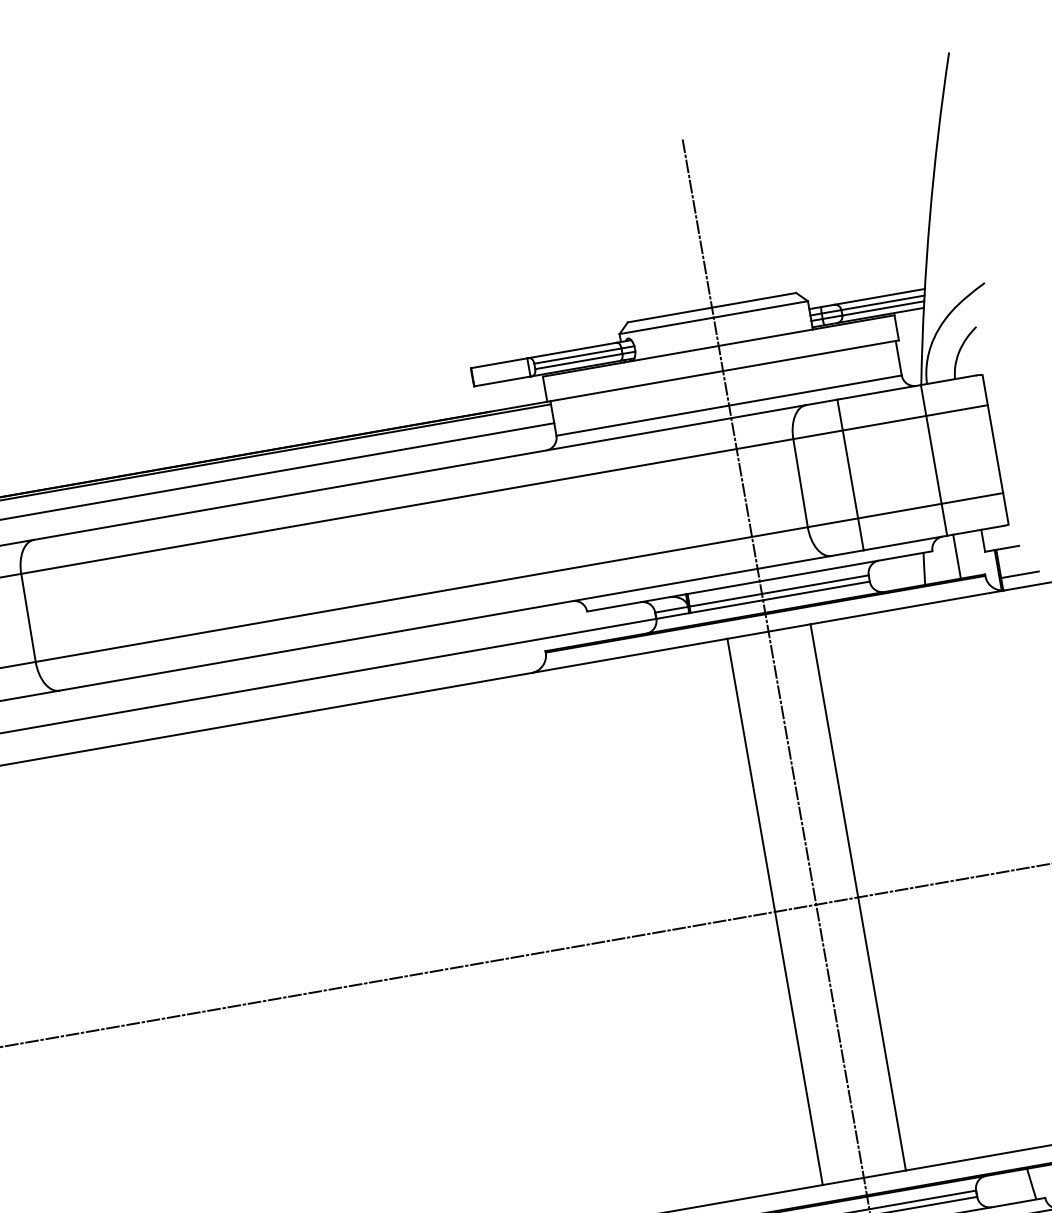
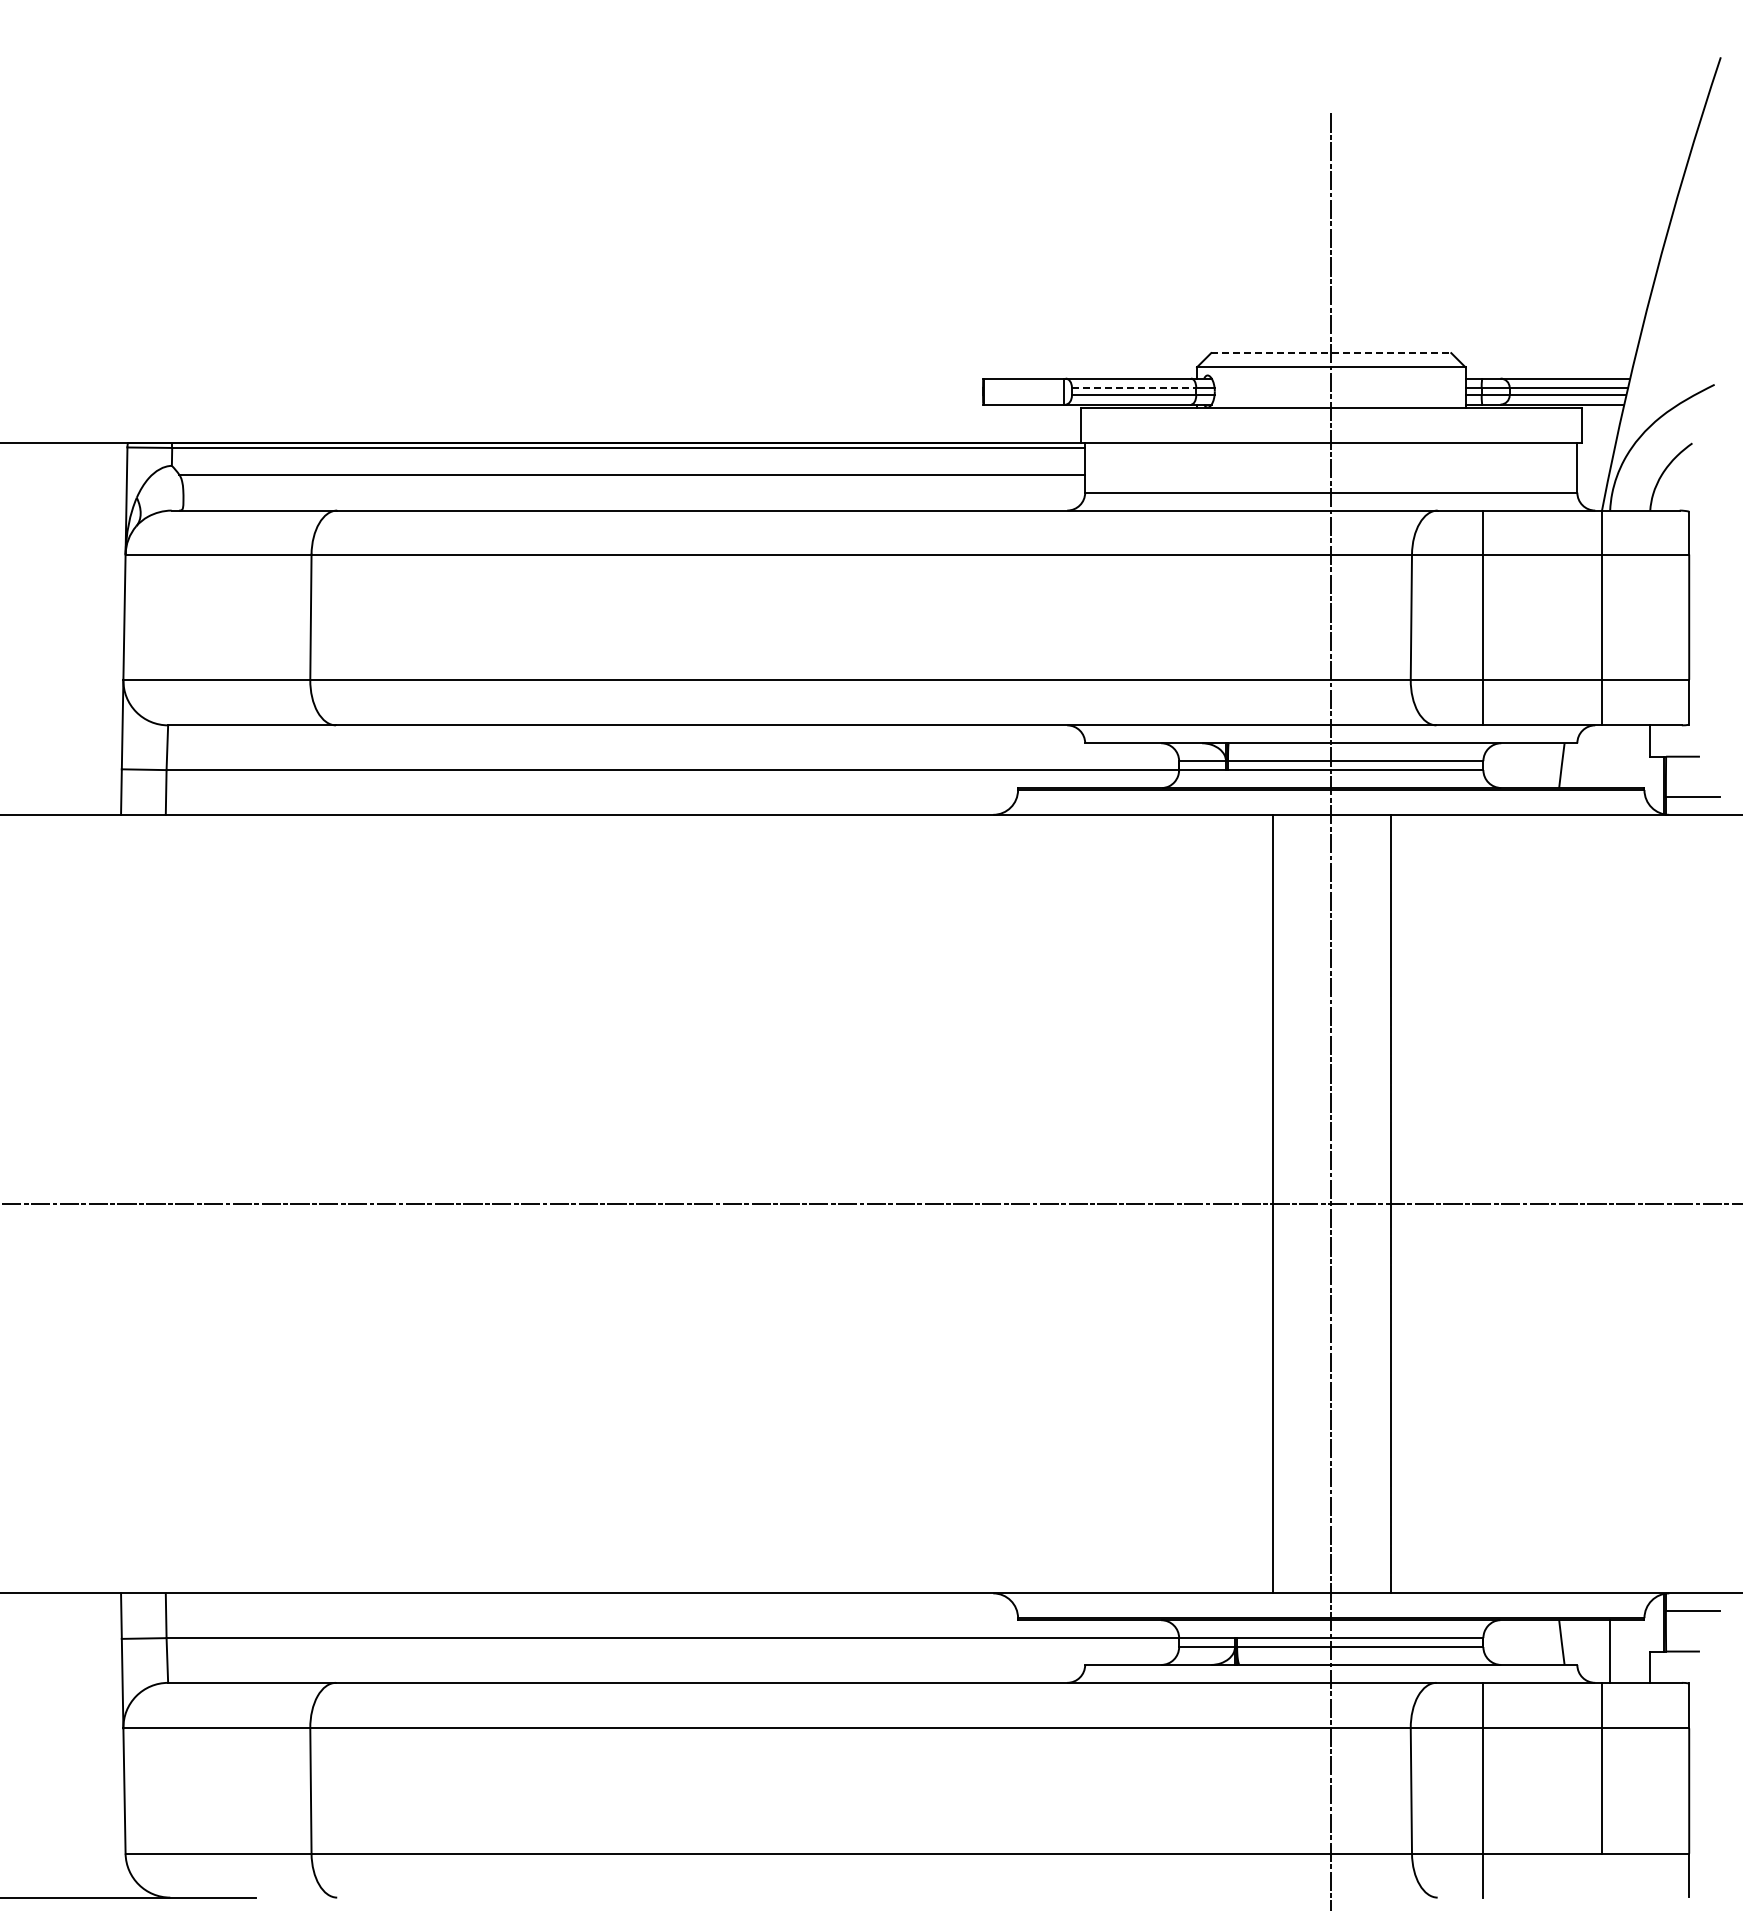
line: (712, 307) -> (1331, 353), solid -> dashed
line: (578, 355) -> (1134, 387), solid -> dashed
line: (957, 556) -> (1610, 756), removed

